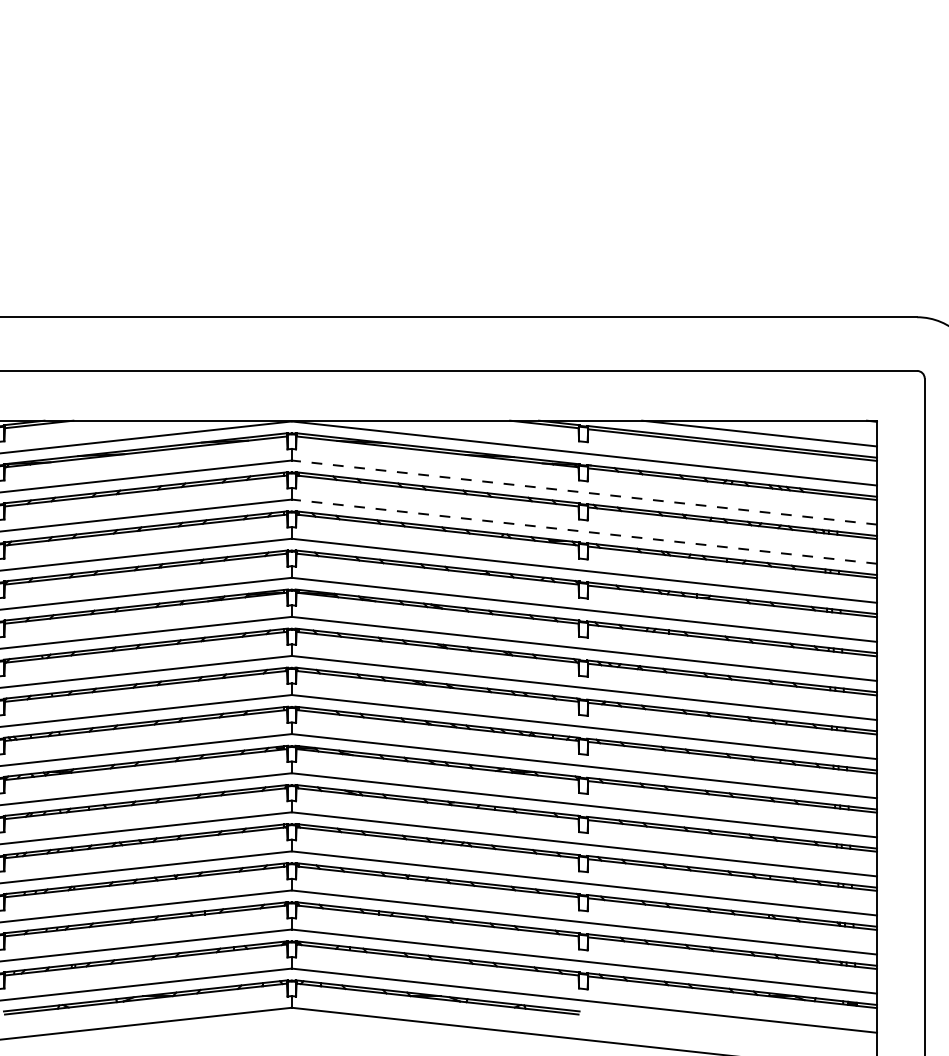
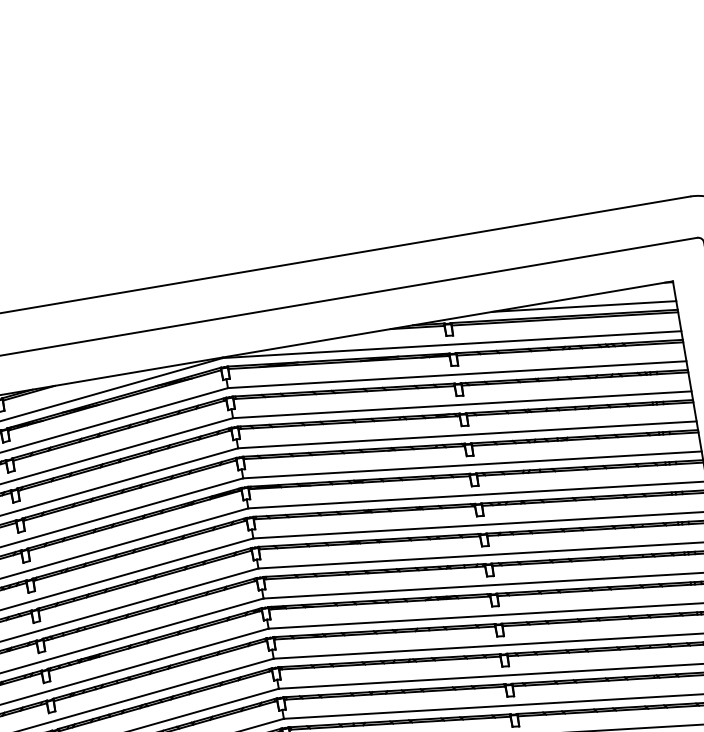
line: (583, 492) -> (456, 374), dashed -> solid
line: (583, 531) -> (461, 404), dashed -> solid

